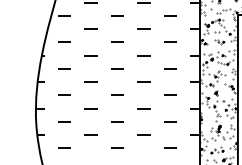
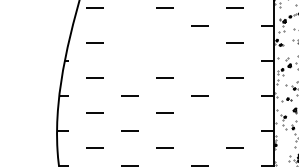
line: (90, 28) -> (129, 24), removed
line: (117, 41) -> (164, 42), removed
line: (90, 55) -> (129, 60), removed
line: (143, 55) -> (199, 60), removed
line: (170, 94) -> (234, 112), removed
line: (143, 108) -> (199, 130), removed

